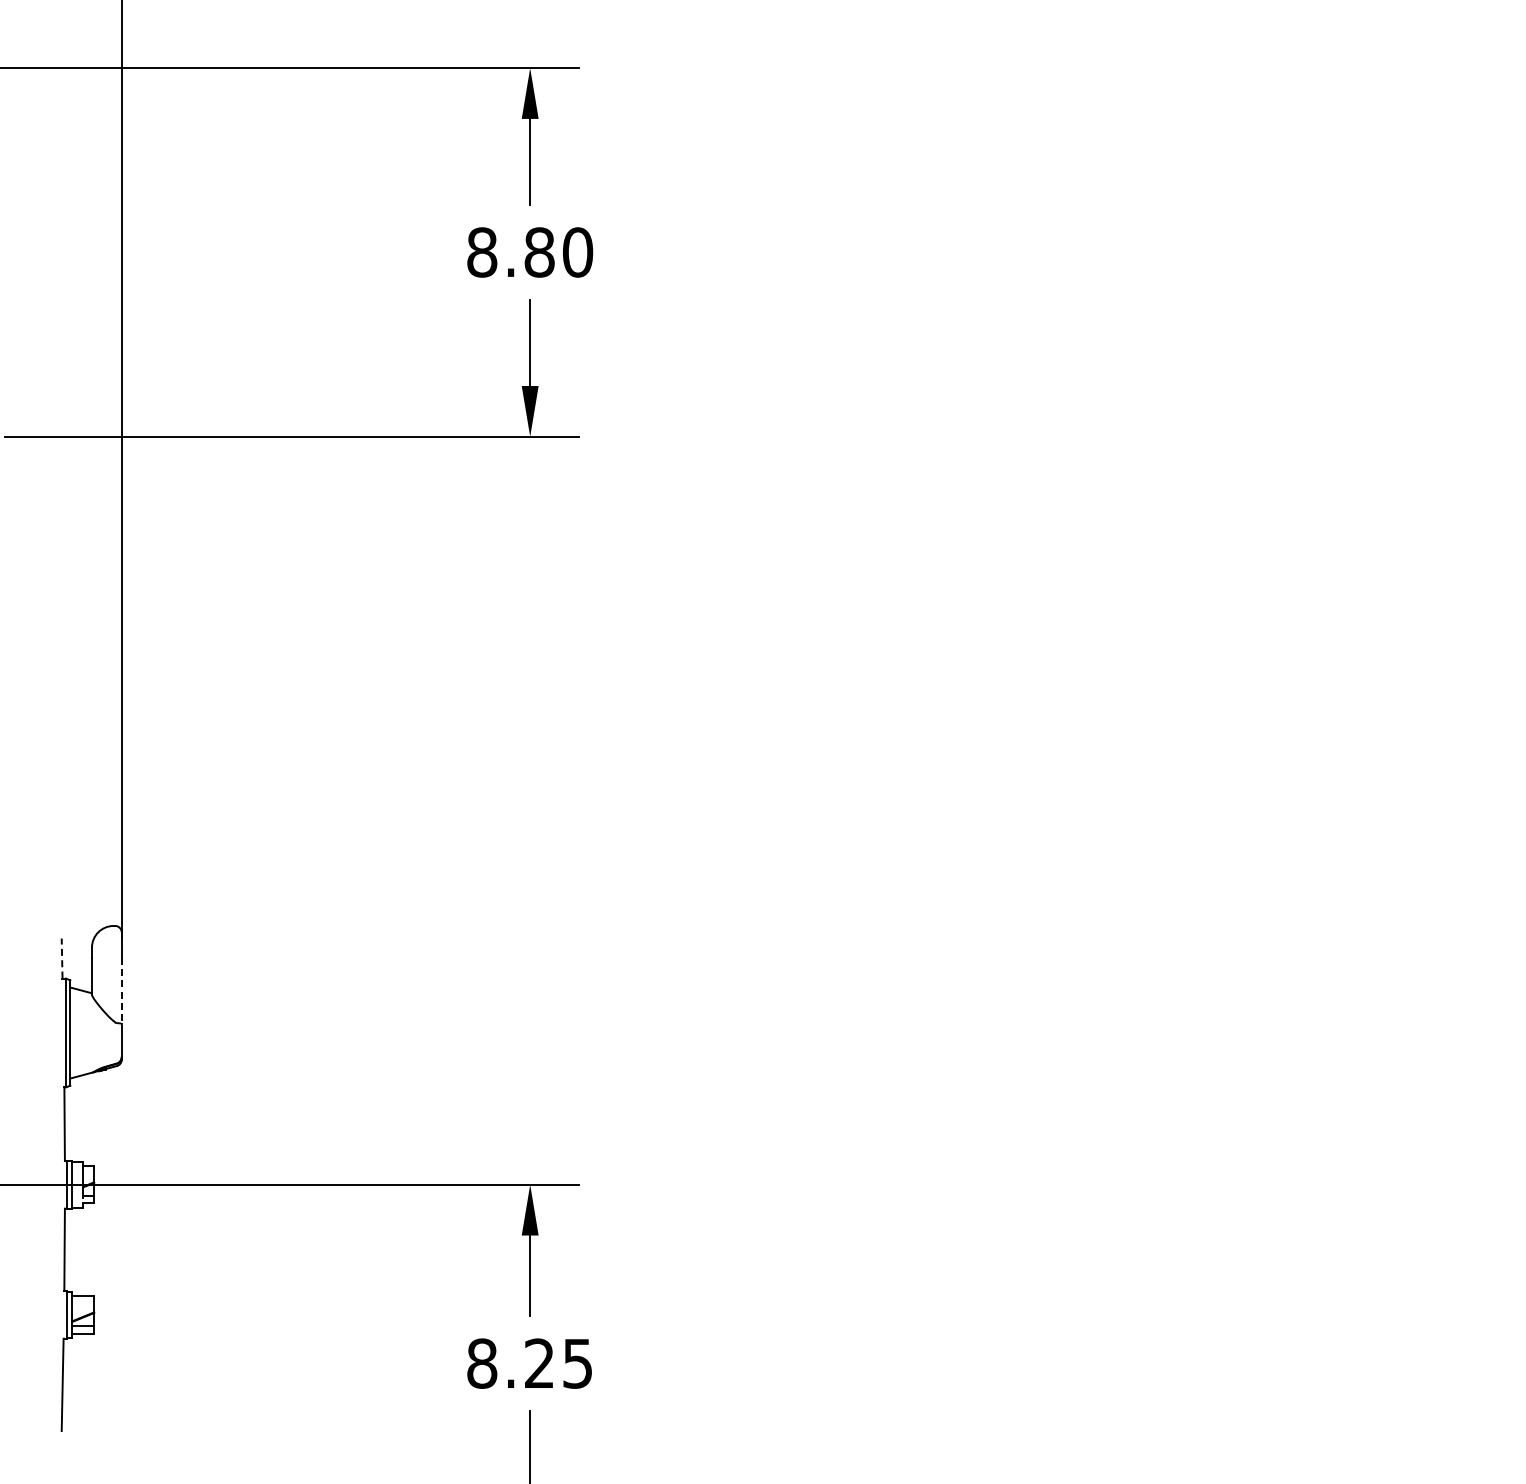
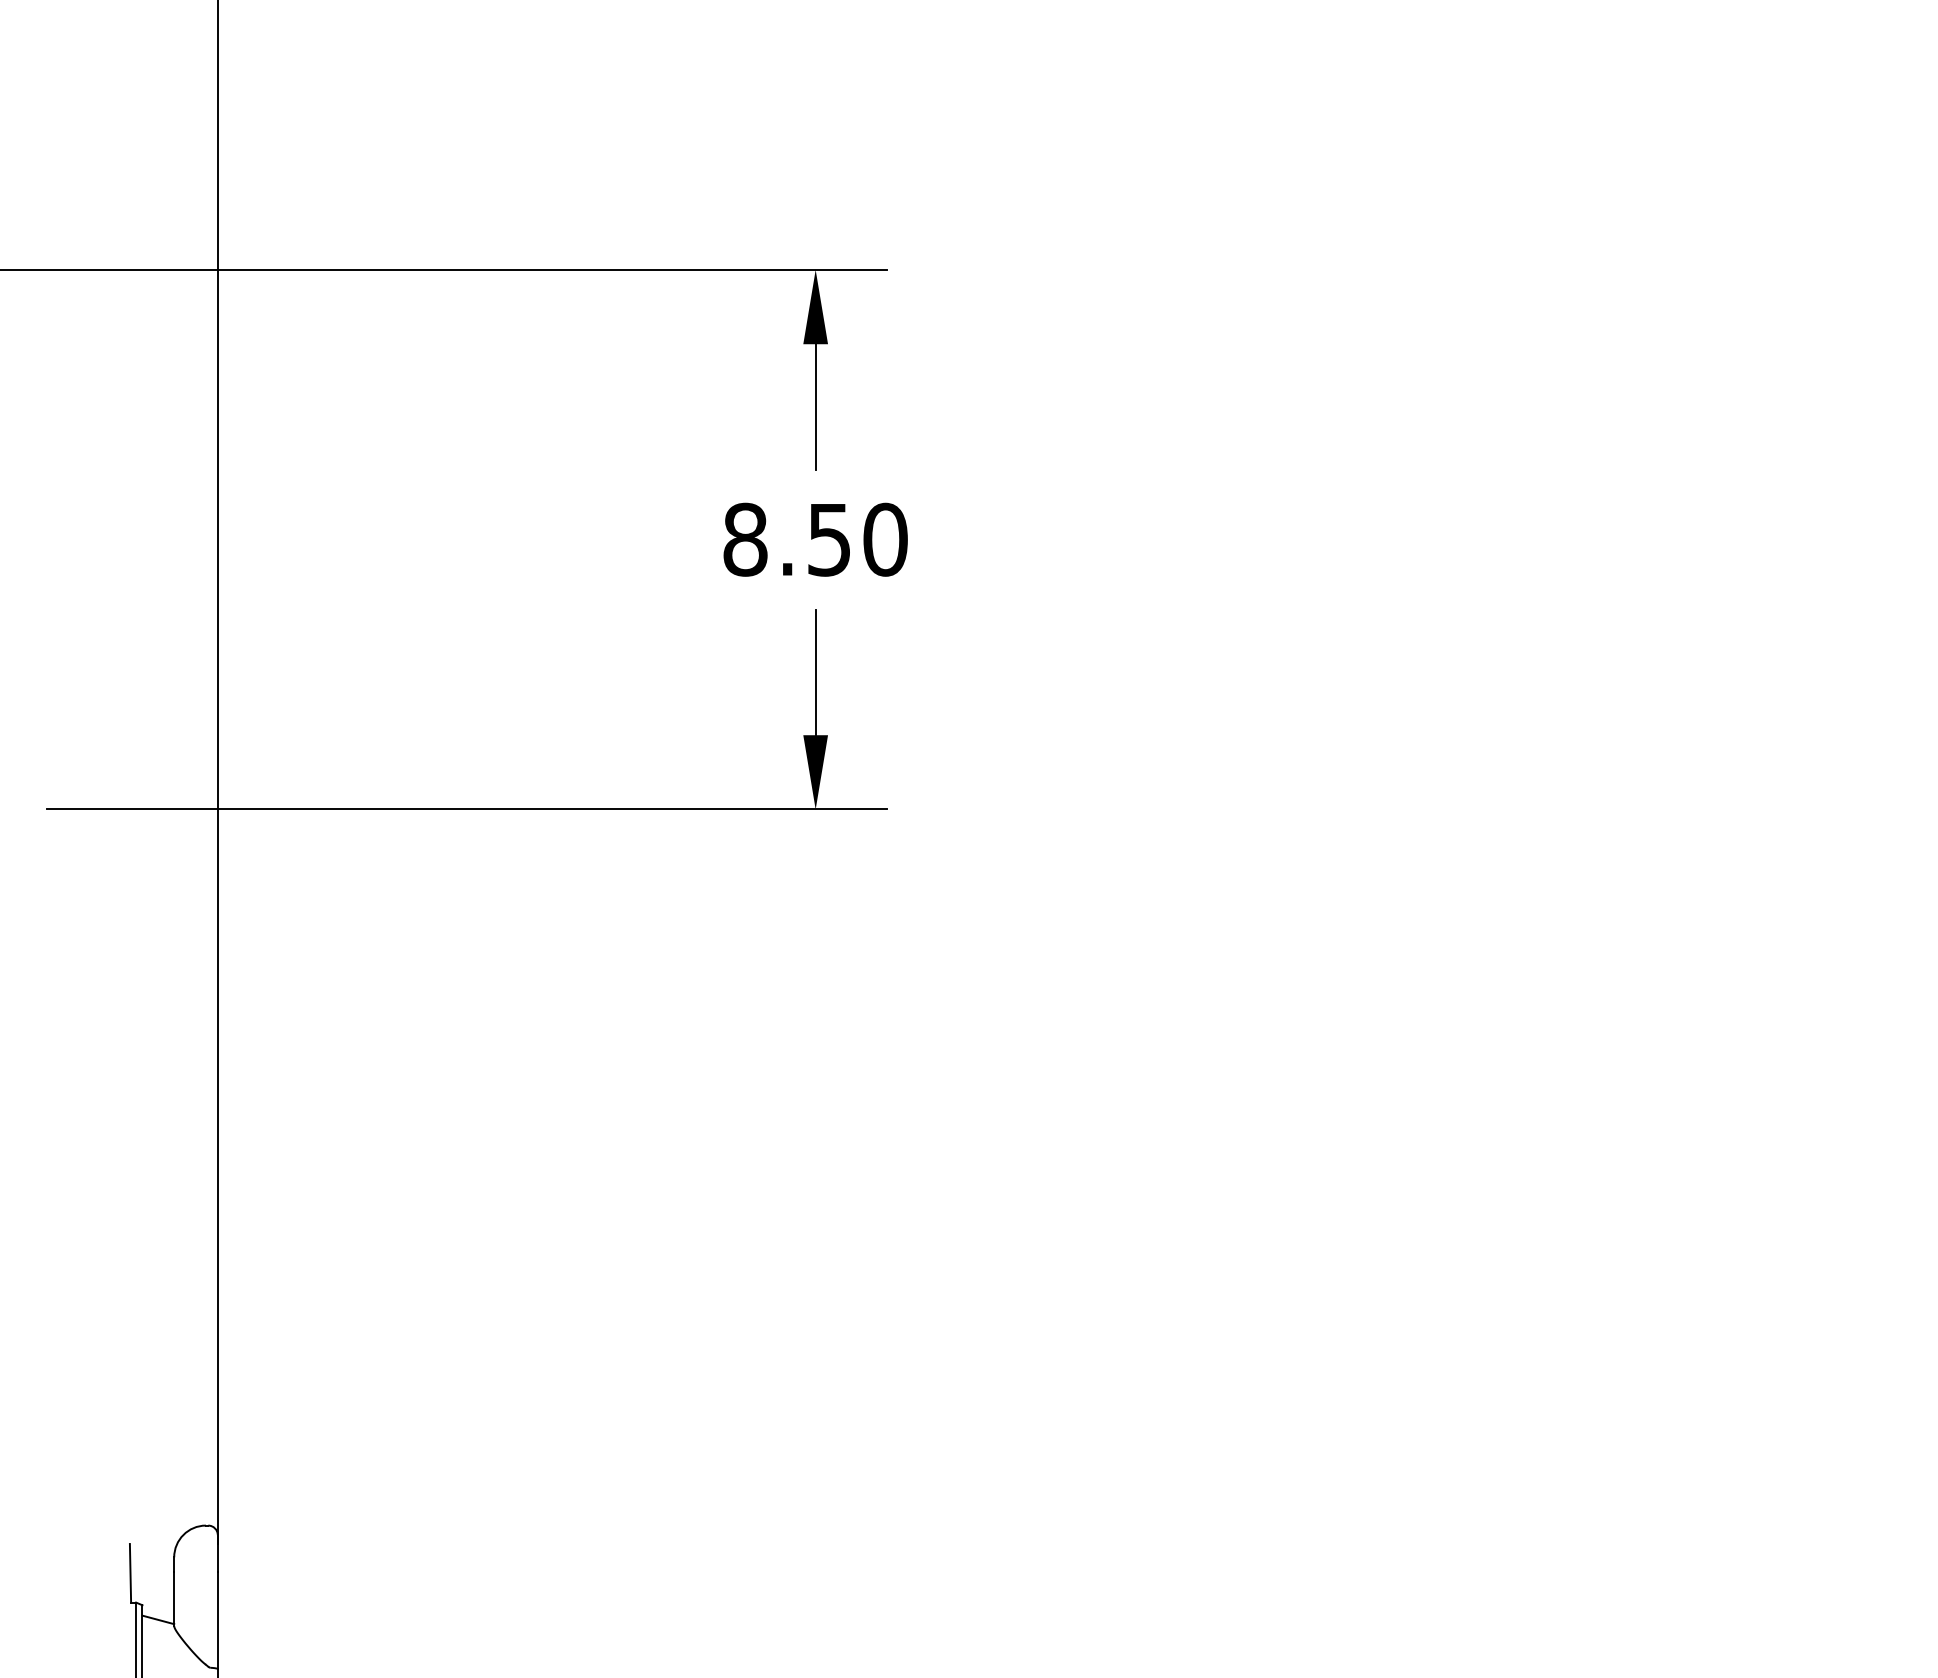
text: (539, 252) -> (829, 539), 8.80 -> 8.50
line: (62, 958) -> (131, 1573), dashed -> solid
line: (121, 991) -> (217, 1621), dashed -> solid

